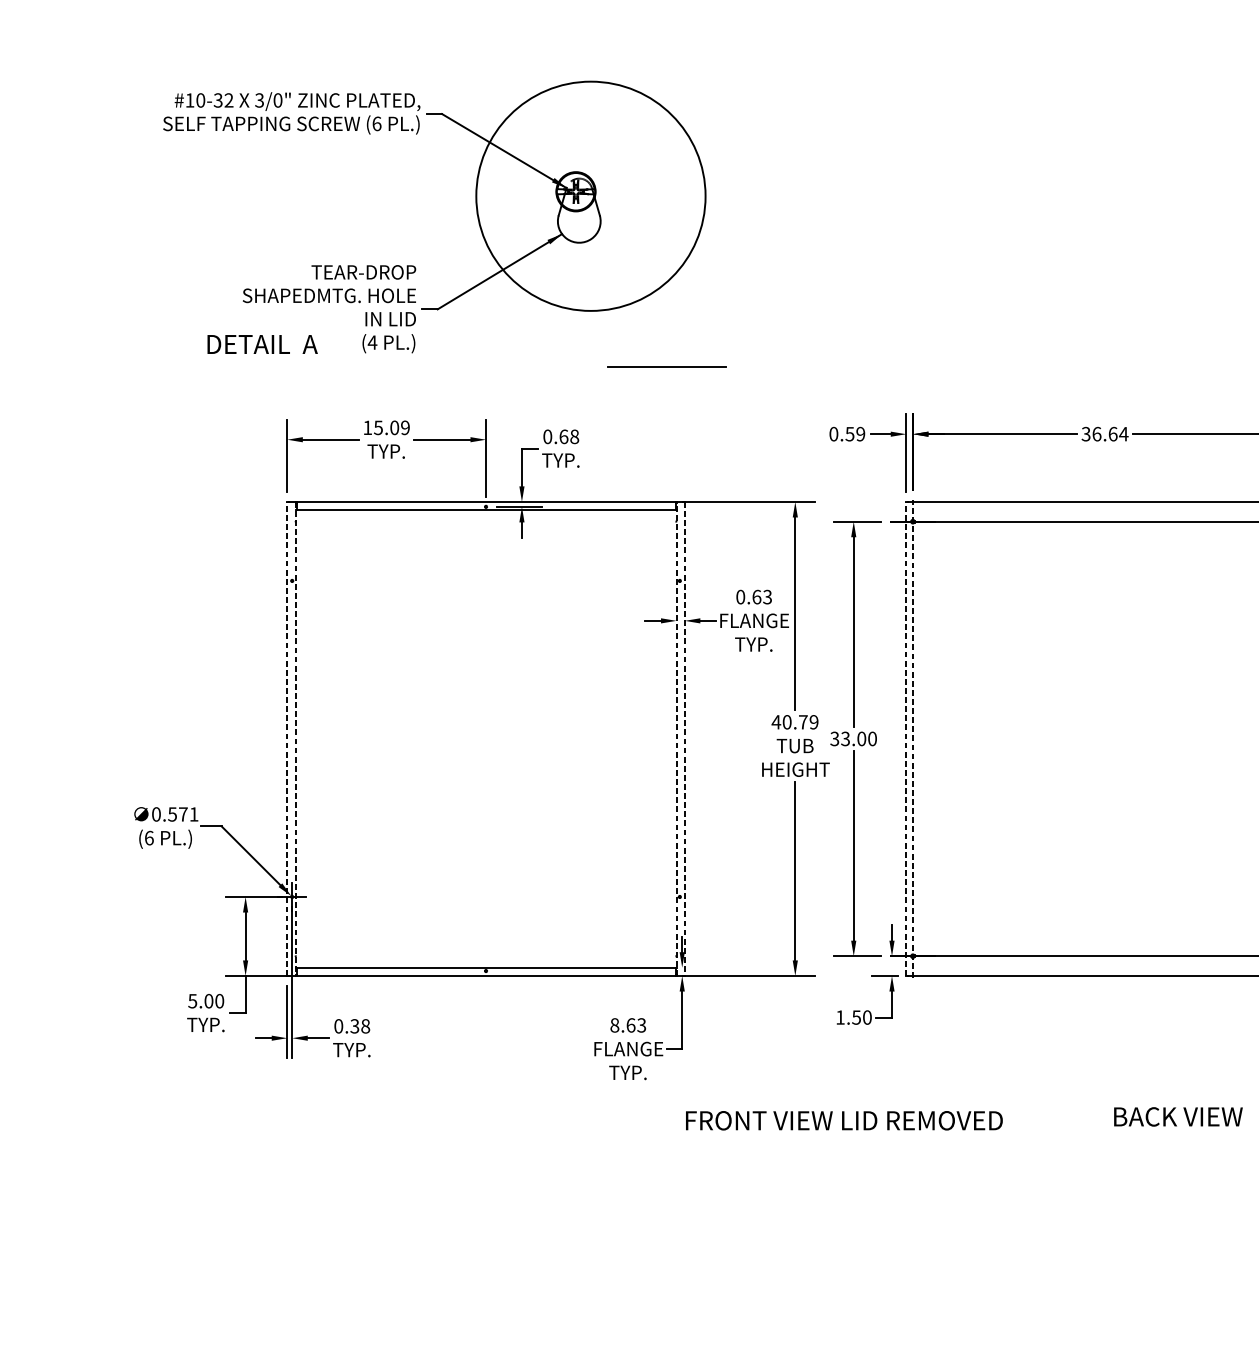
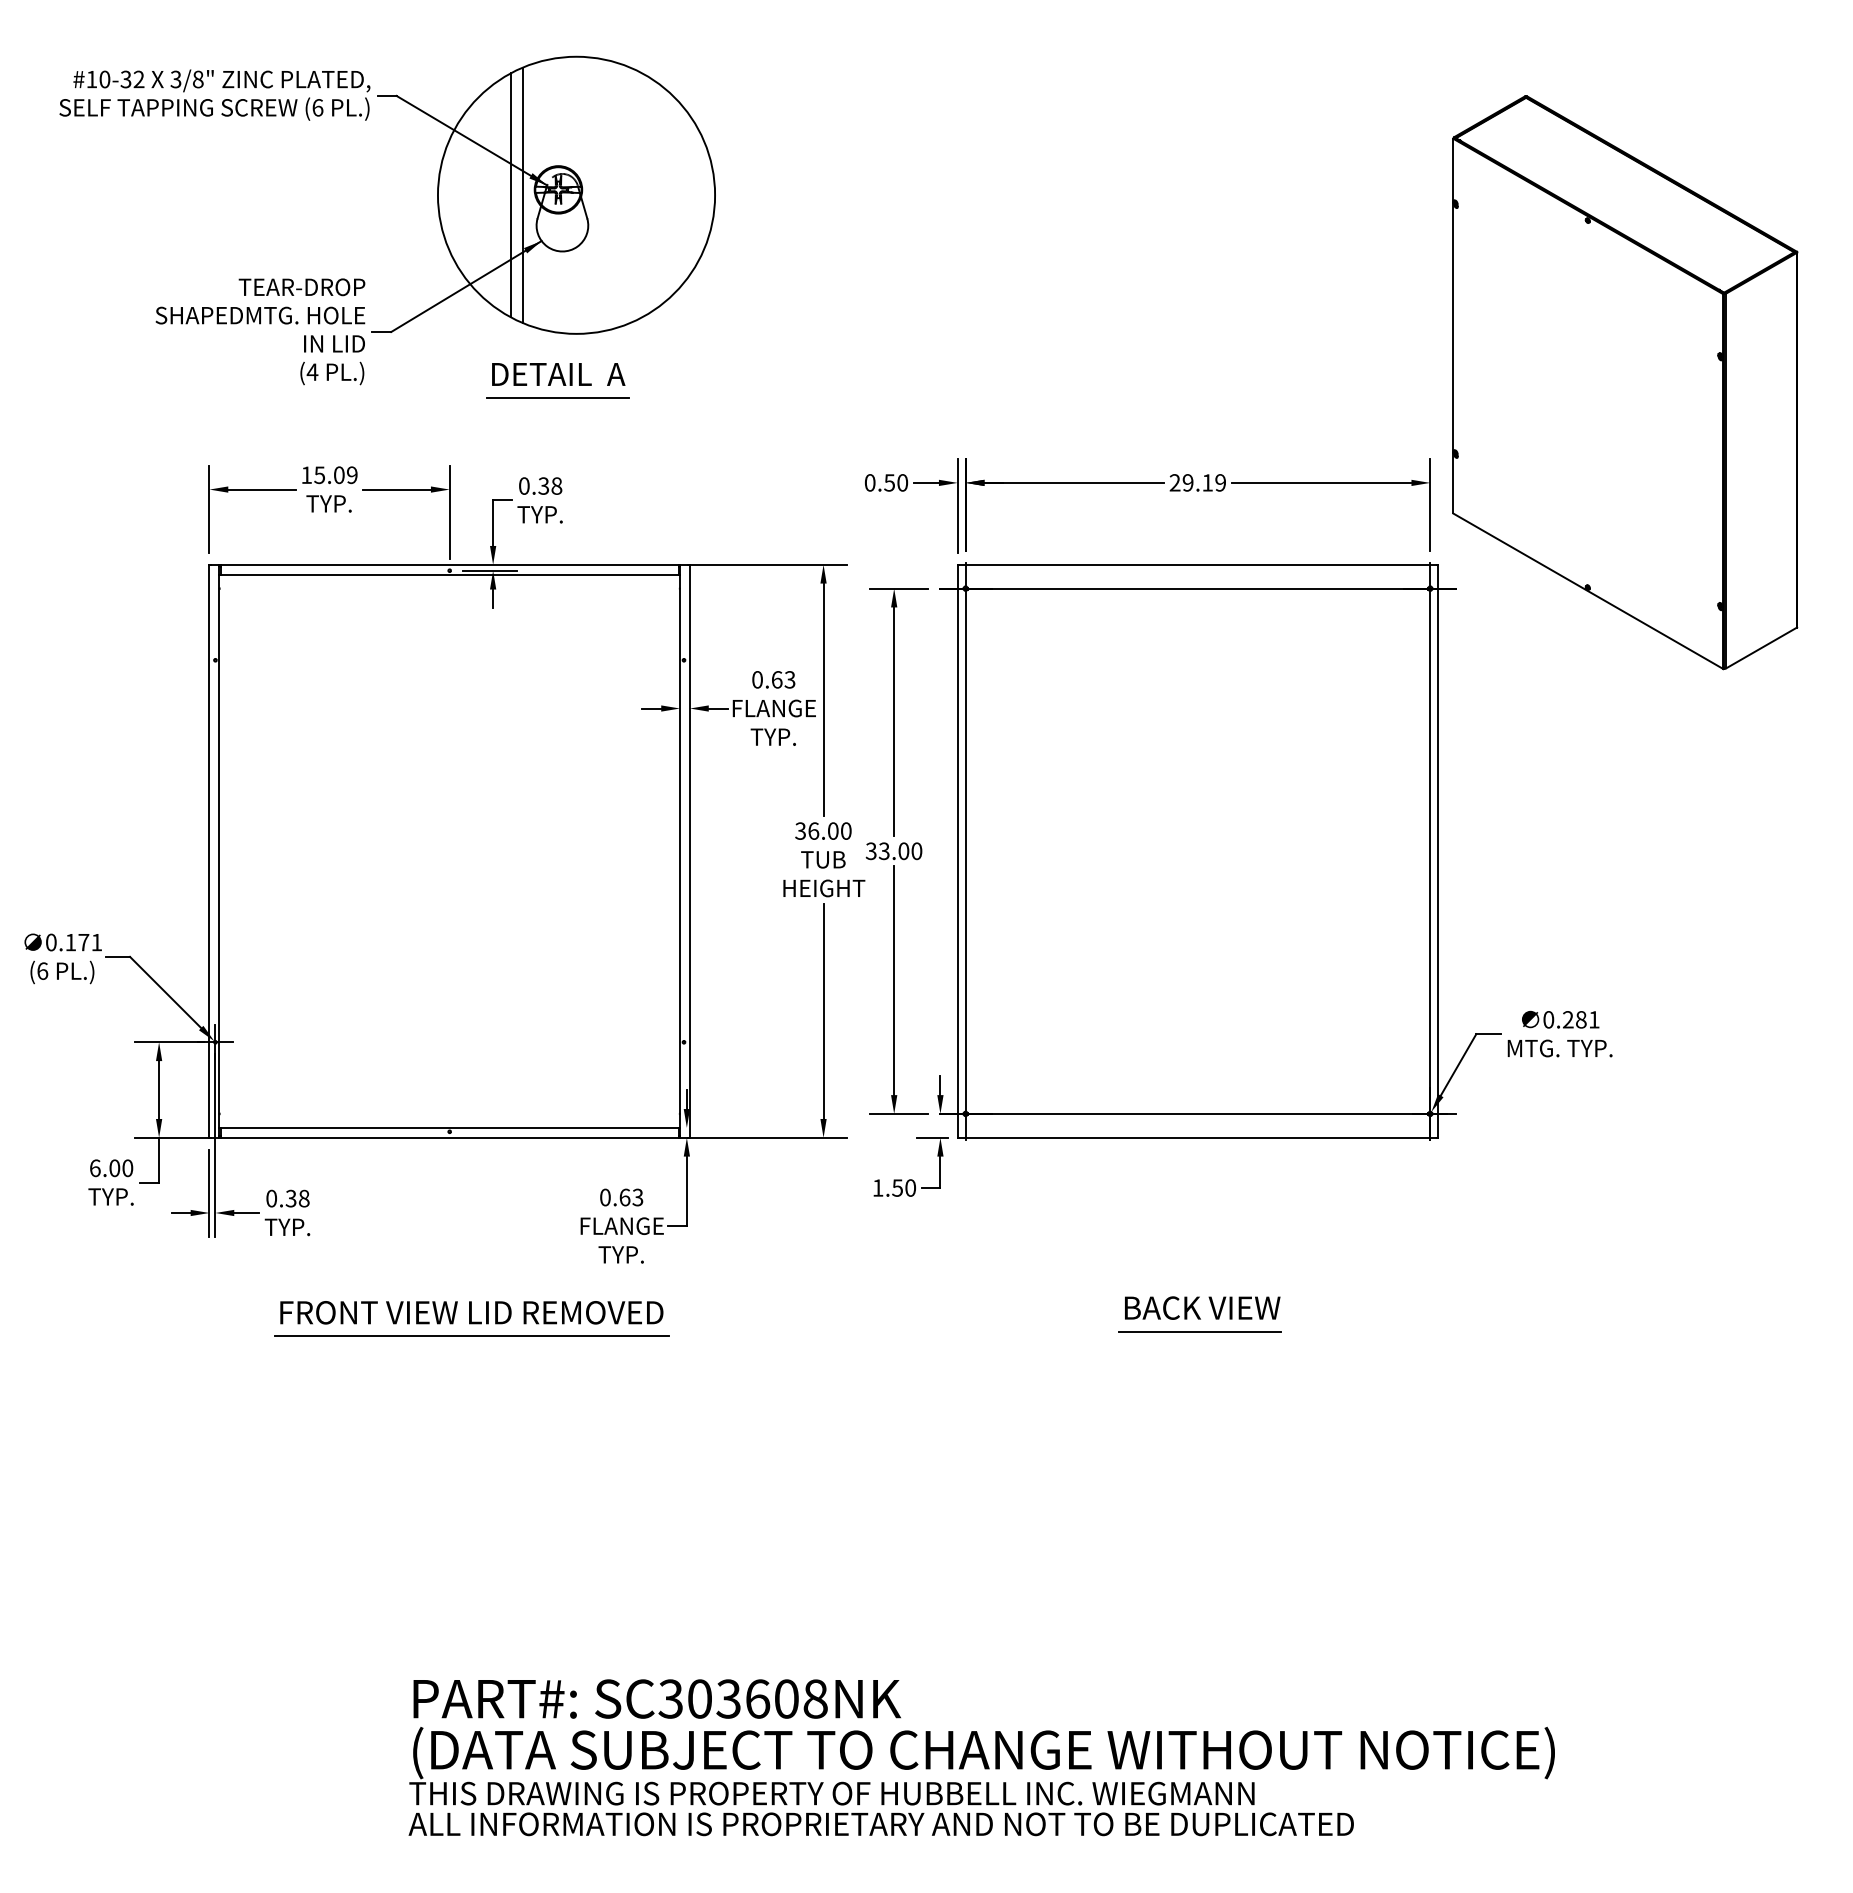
text: (278, 100) -> (198, 79), 3/0" -> 3/8"
line: (546, 195) -> (522, 194), added
line: (536, 196) -> (510, 195), added
text: (262, 344) -> (558, 374), moved
line: (667, 366) -> (557, 397), moved
text: (860, 433) -> (902, 482), 0.59 -> 0.50
text: (1104, 433) -> (1197, 482), 36.64 -> 29.19
text: (563, 436) -> (543, 485), 0.68 -> 0.38
text: (794, 721) -> (822, 830), 40.79 -> 36.00
line: (287, 739) -> (209, 851), dashed -> solid
line: (295, 739) -> (219, 851), dashed -> solid
line: (676, 739) -> (680, 851), dashed -> solid
line: (684, 739) -> (689, 851), dashed -> solid
line: (906, 739) -> (957, 851), dashed -> solid
line: (912, 739) -> (965, 851), dashed -> solid
text: (172, 814) -> (70, 942), 0.571 -> 0.171
text: (192, 1001) -> (94, 1168), 5.00 -> 6.00
text: (614, 1025) -> (605, 1197), 8.63 -> 0.63
text: (1178, 1116) -> (1202, 1307), moved
text: (844, 1120) -> (471, 1312), moved
line: (1106, 1136) -> (1199, 1331), added
line: (504, 1140) -> (471, 1336), added

